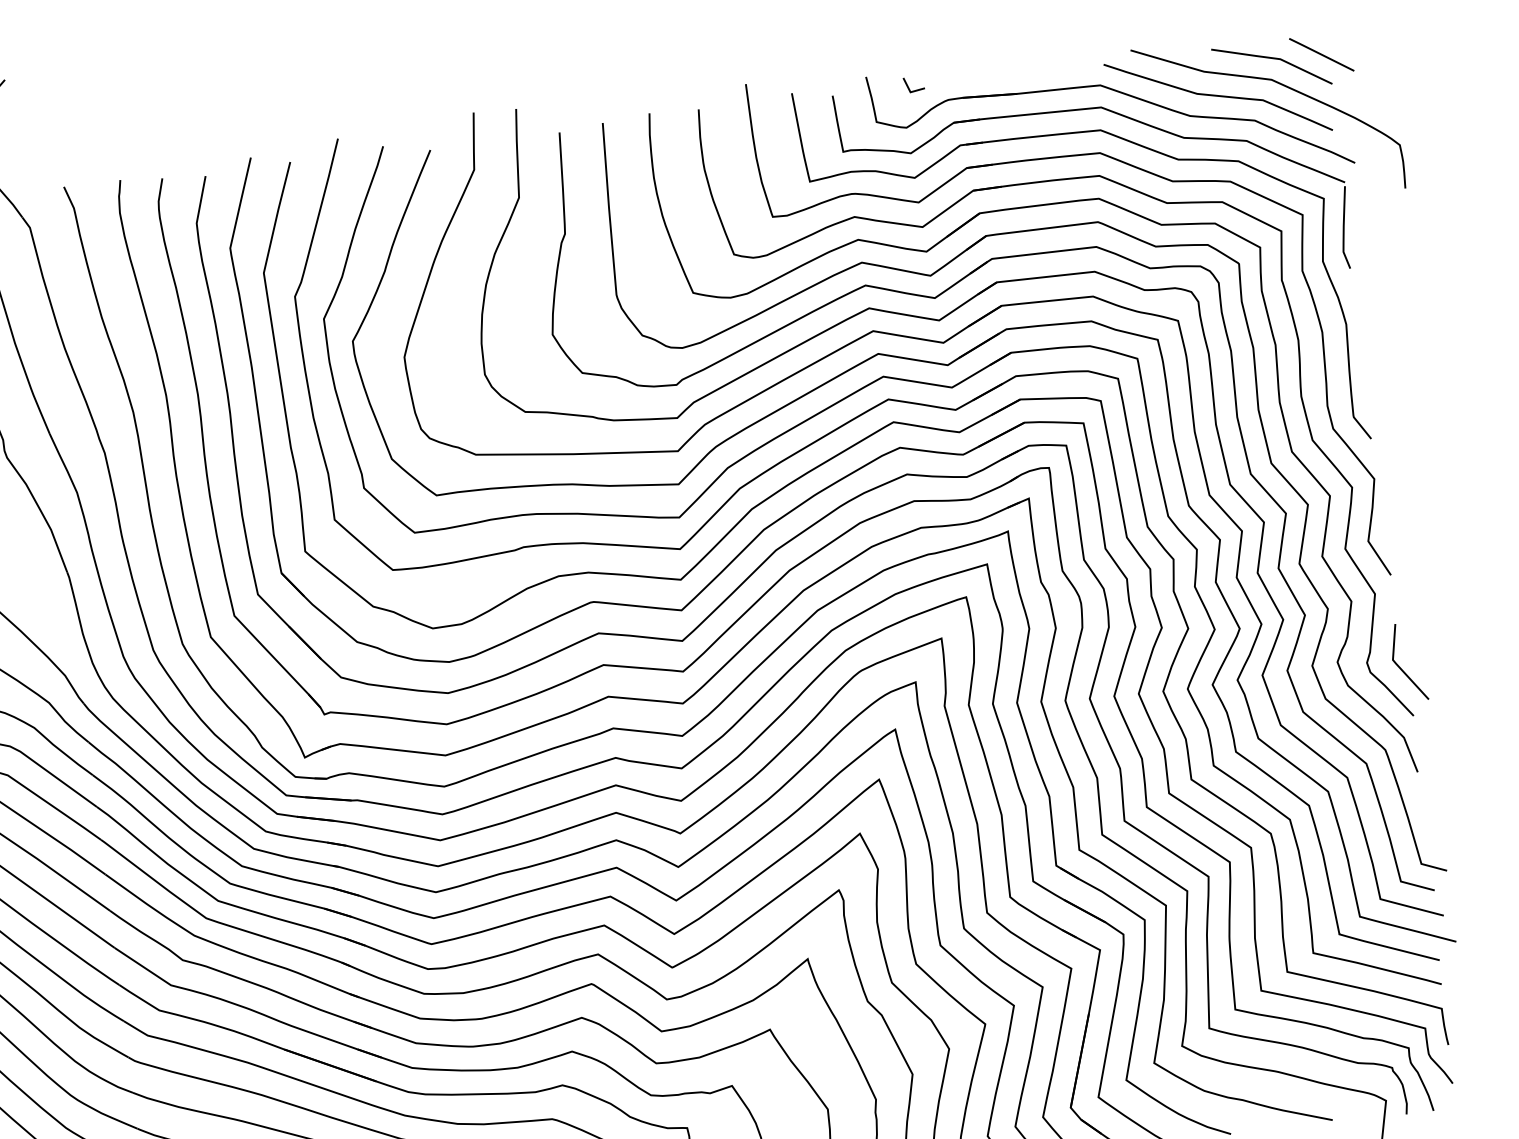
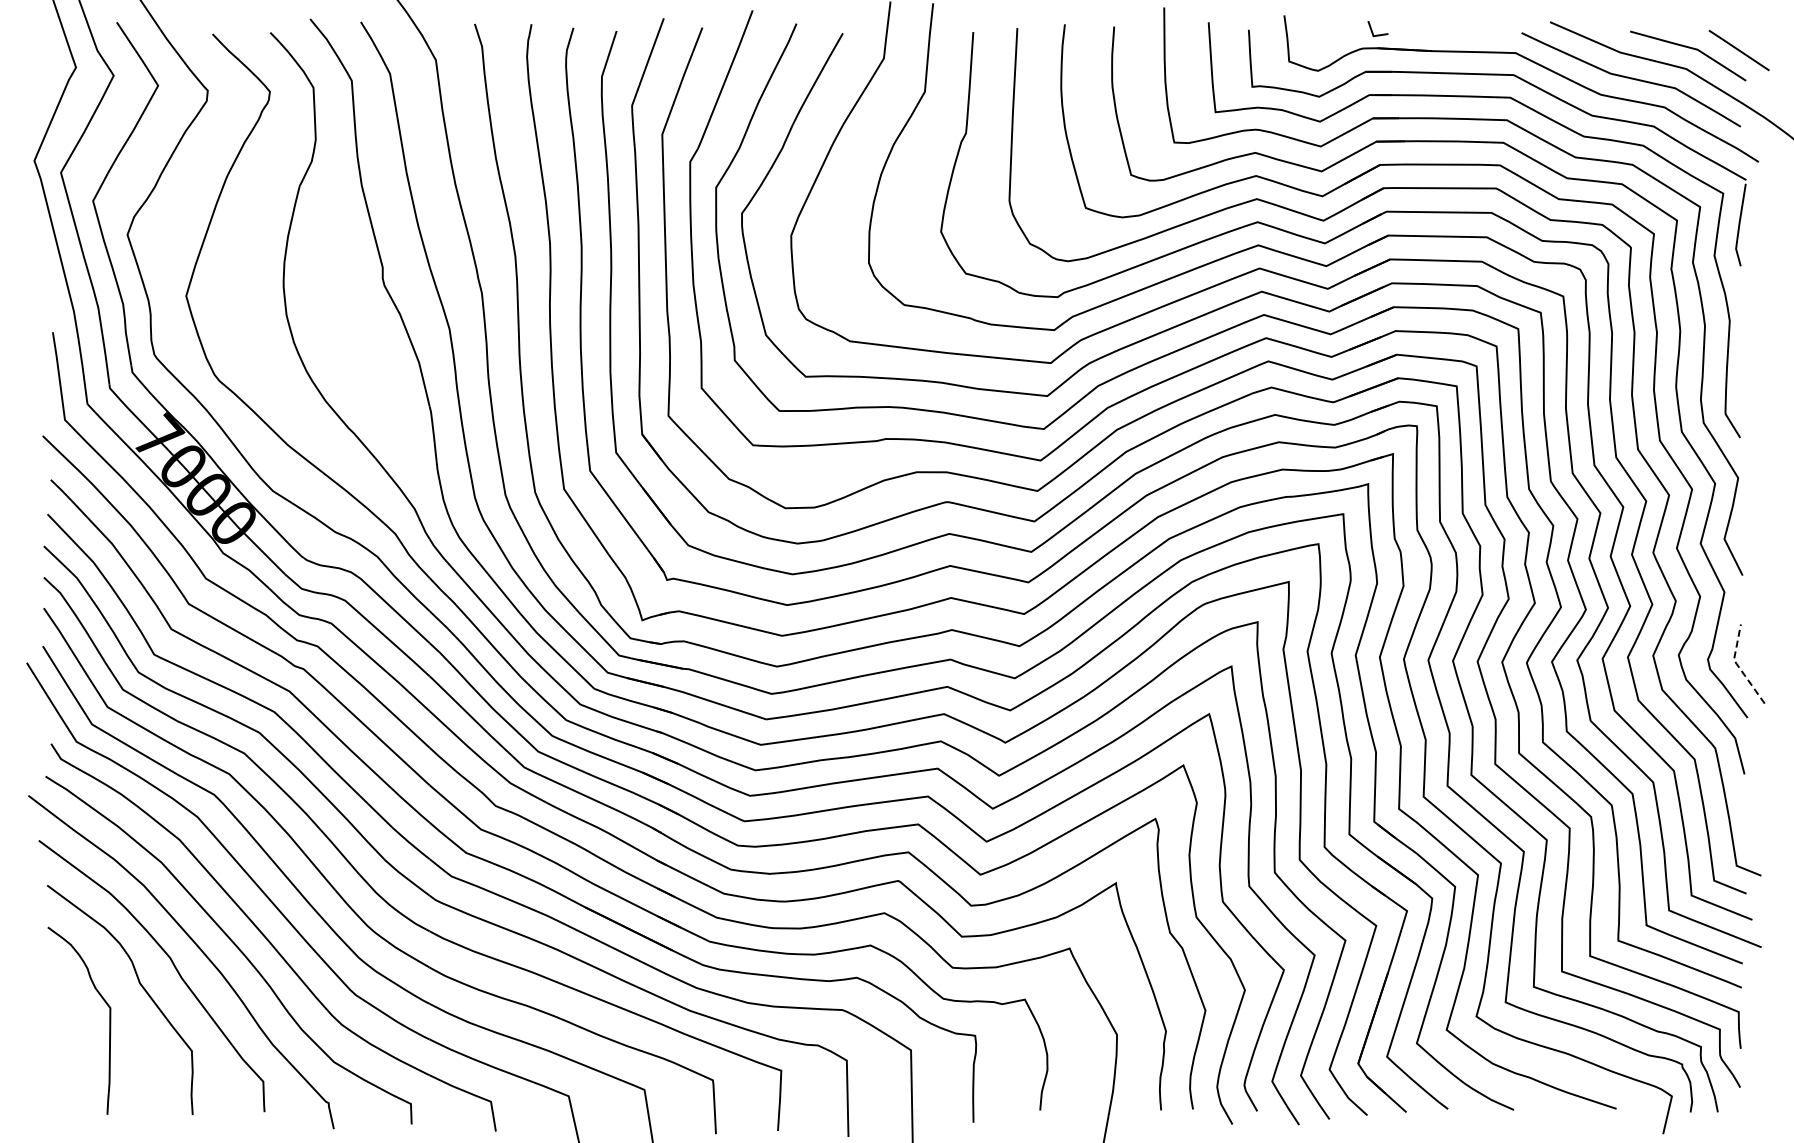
line: (908, 85) -> (1372, 29), moved
line: (1397, 665) -> (1737, 665), solid -> dashed

